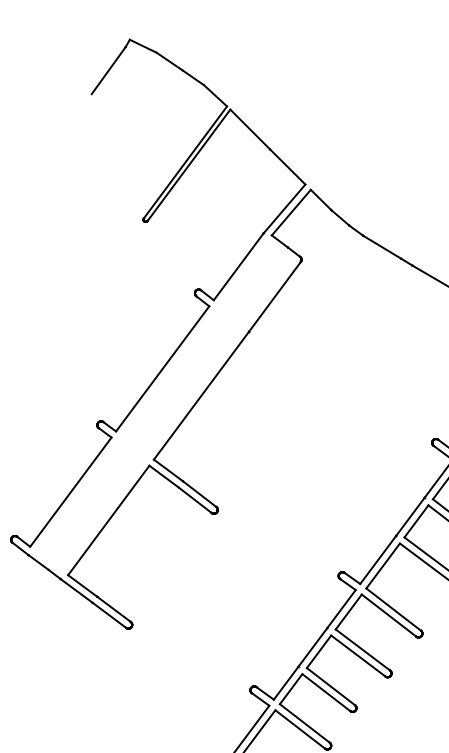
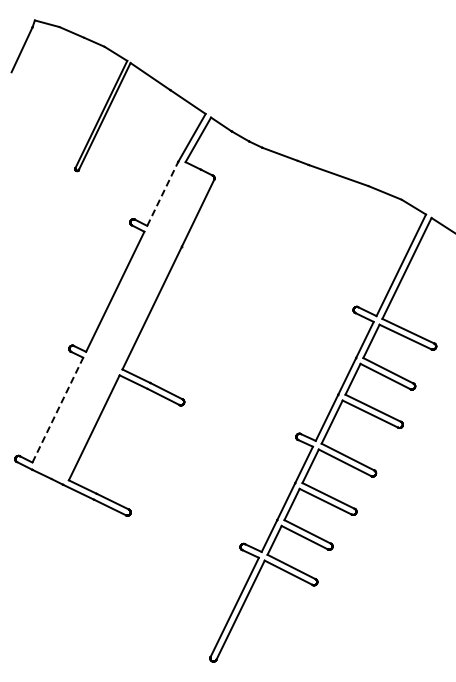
line: (238, 266) -> (162, 193), solid -> dashed
line: (71, 491) -> (58, 409), solid -> dashed

